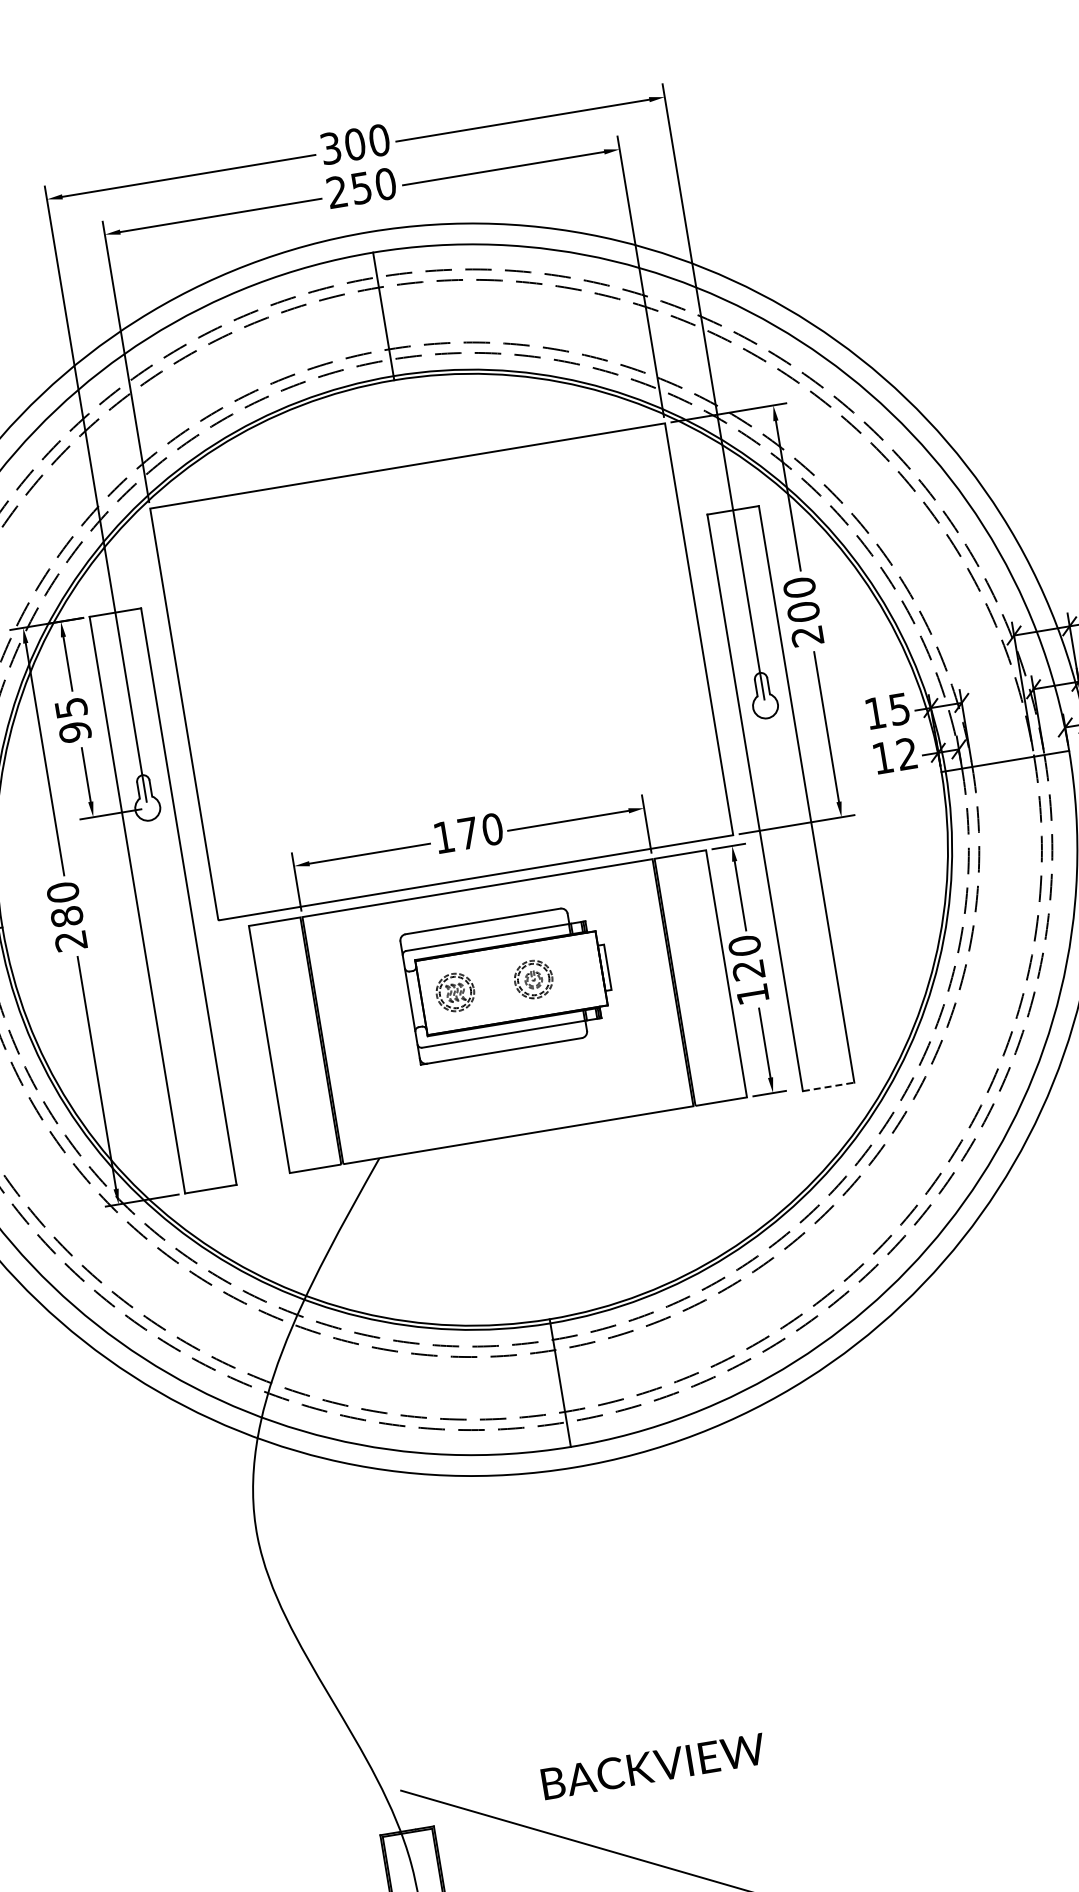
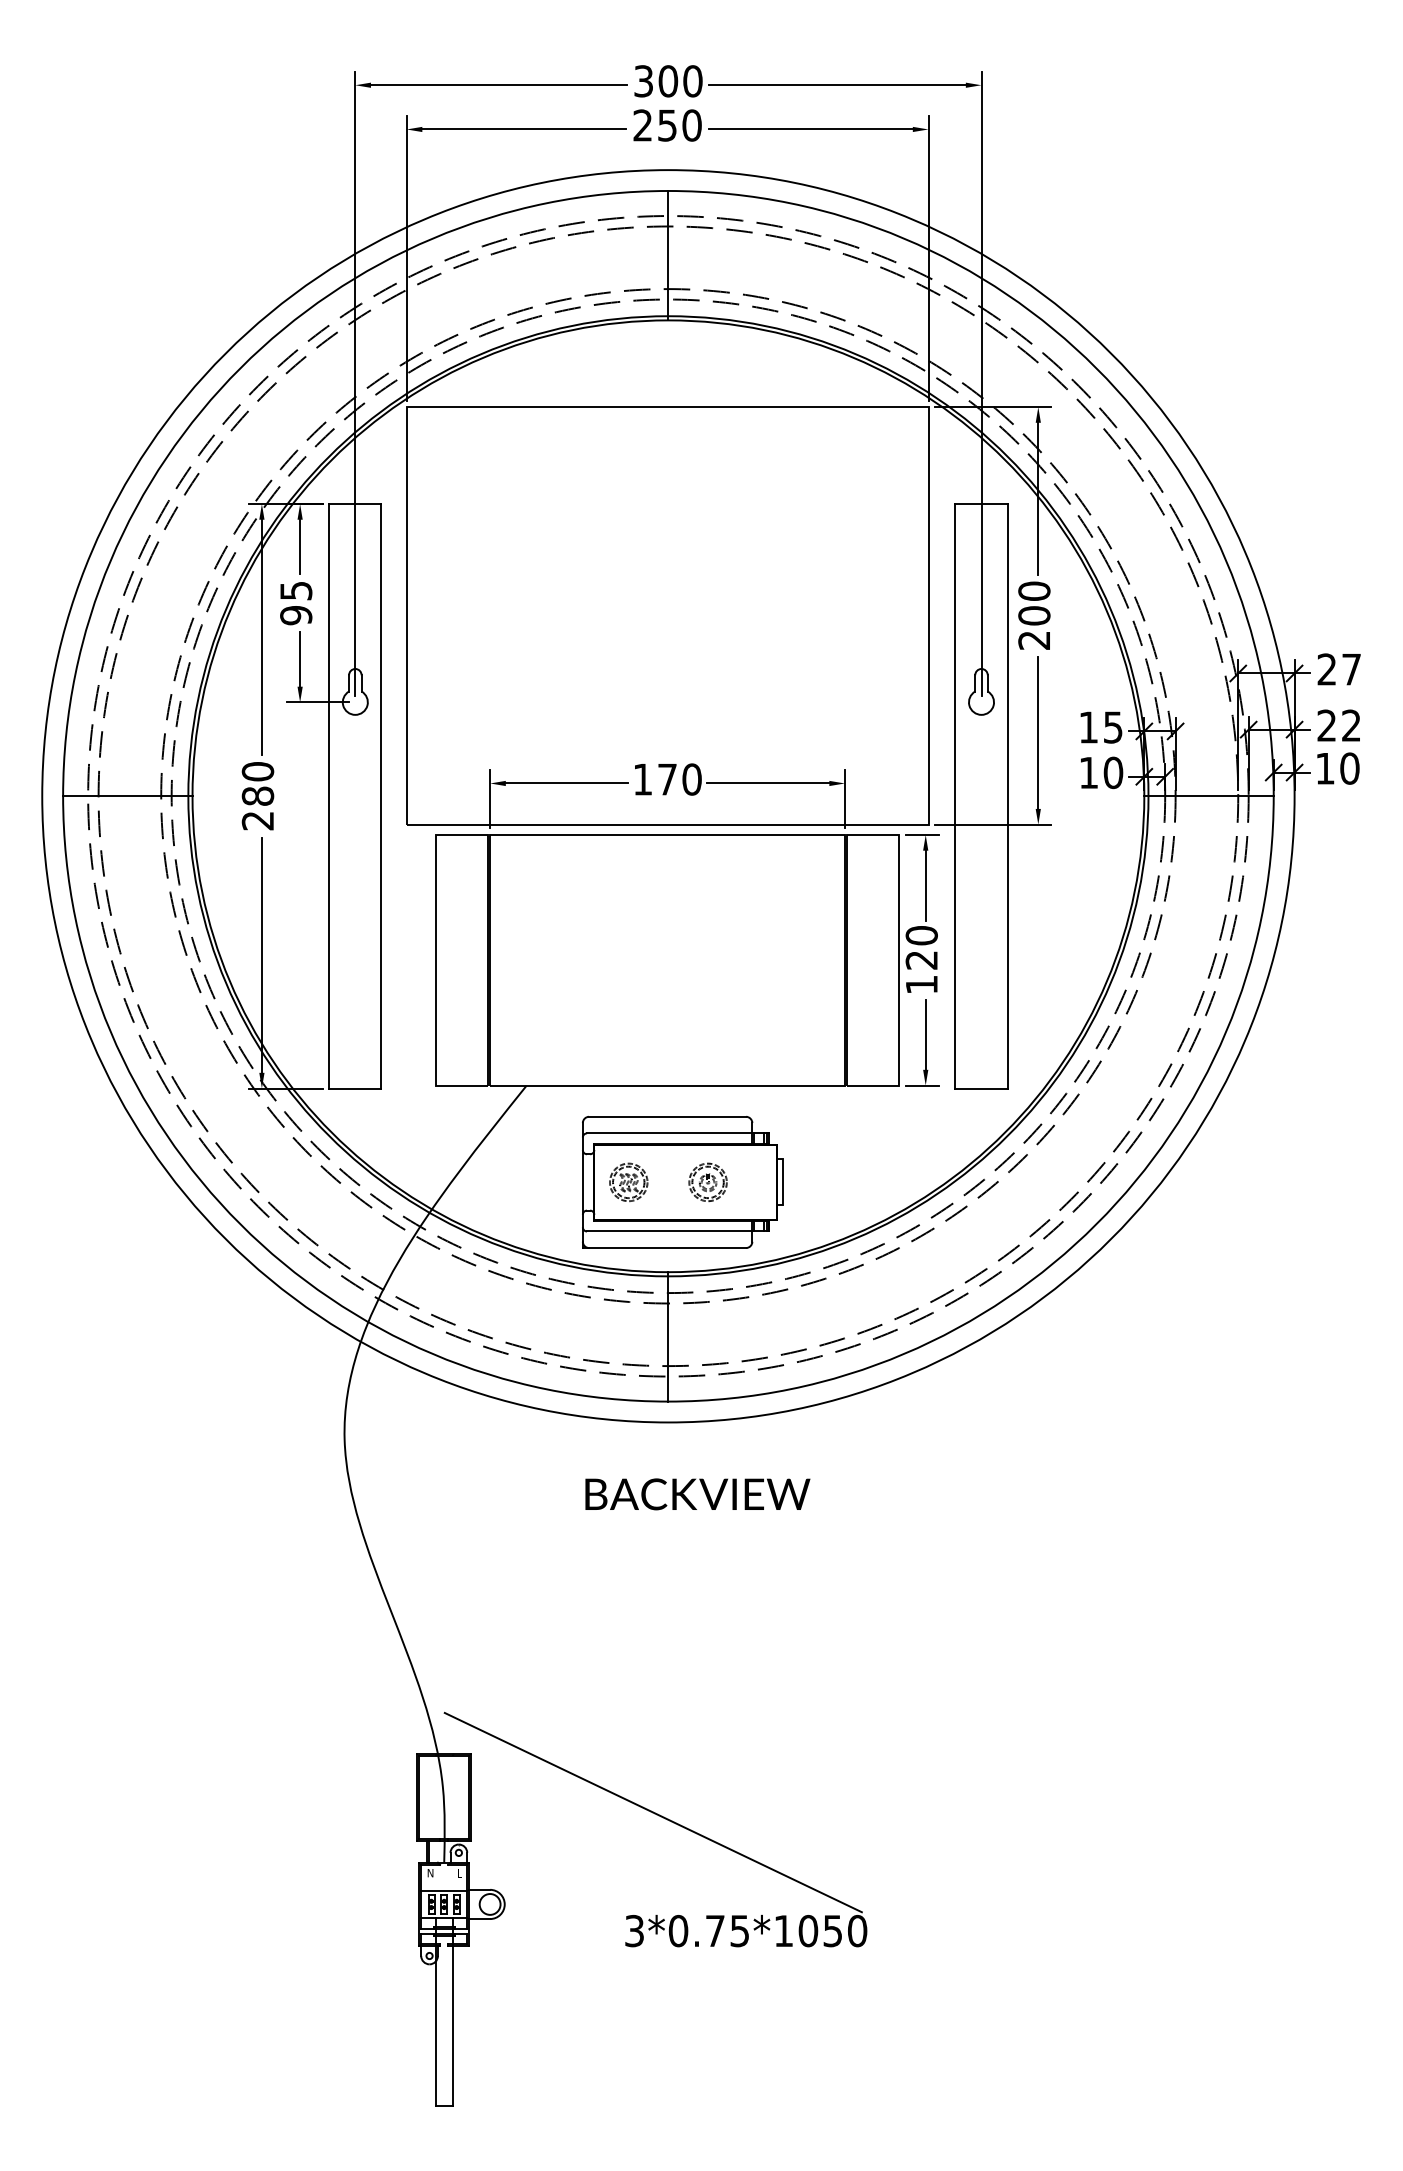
text: (907, 753) -> (1113, 772), 12 -> 10
part: (508, 983) -> (682, 1182), moved
line: (829, 1086) -> (982, 1088), dashed -> solid
text: (653, 1766) -> (697, 1494), moved

